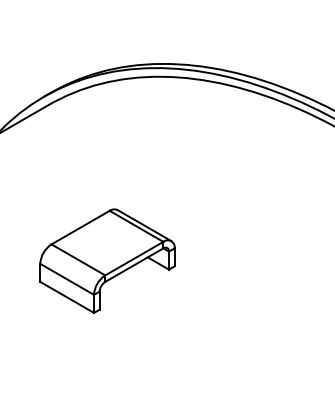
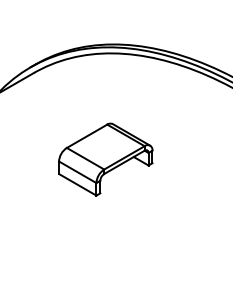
part: (107, 260) -> (105, 159), moved

